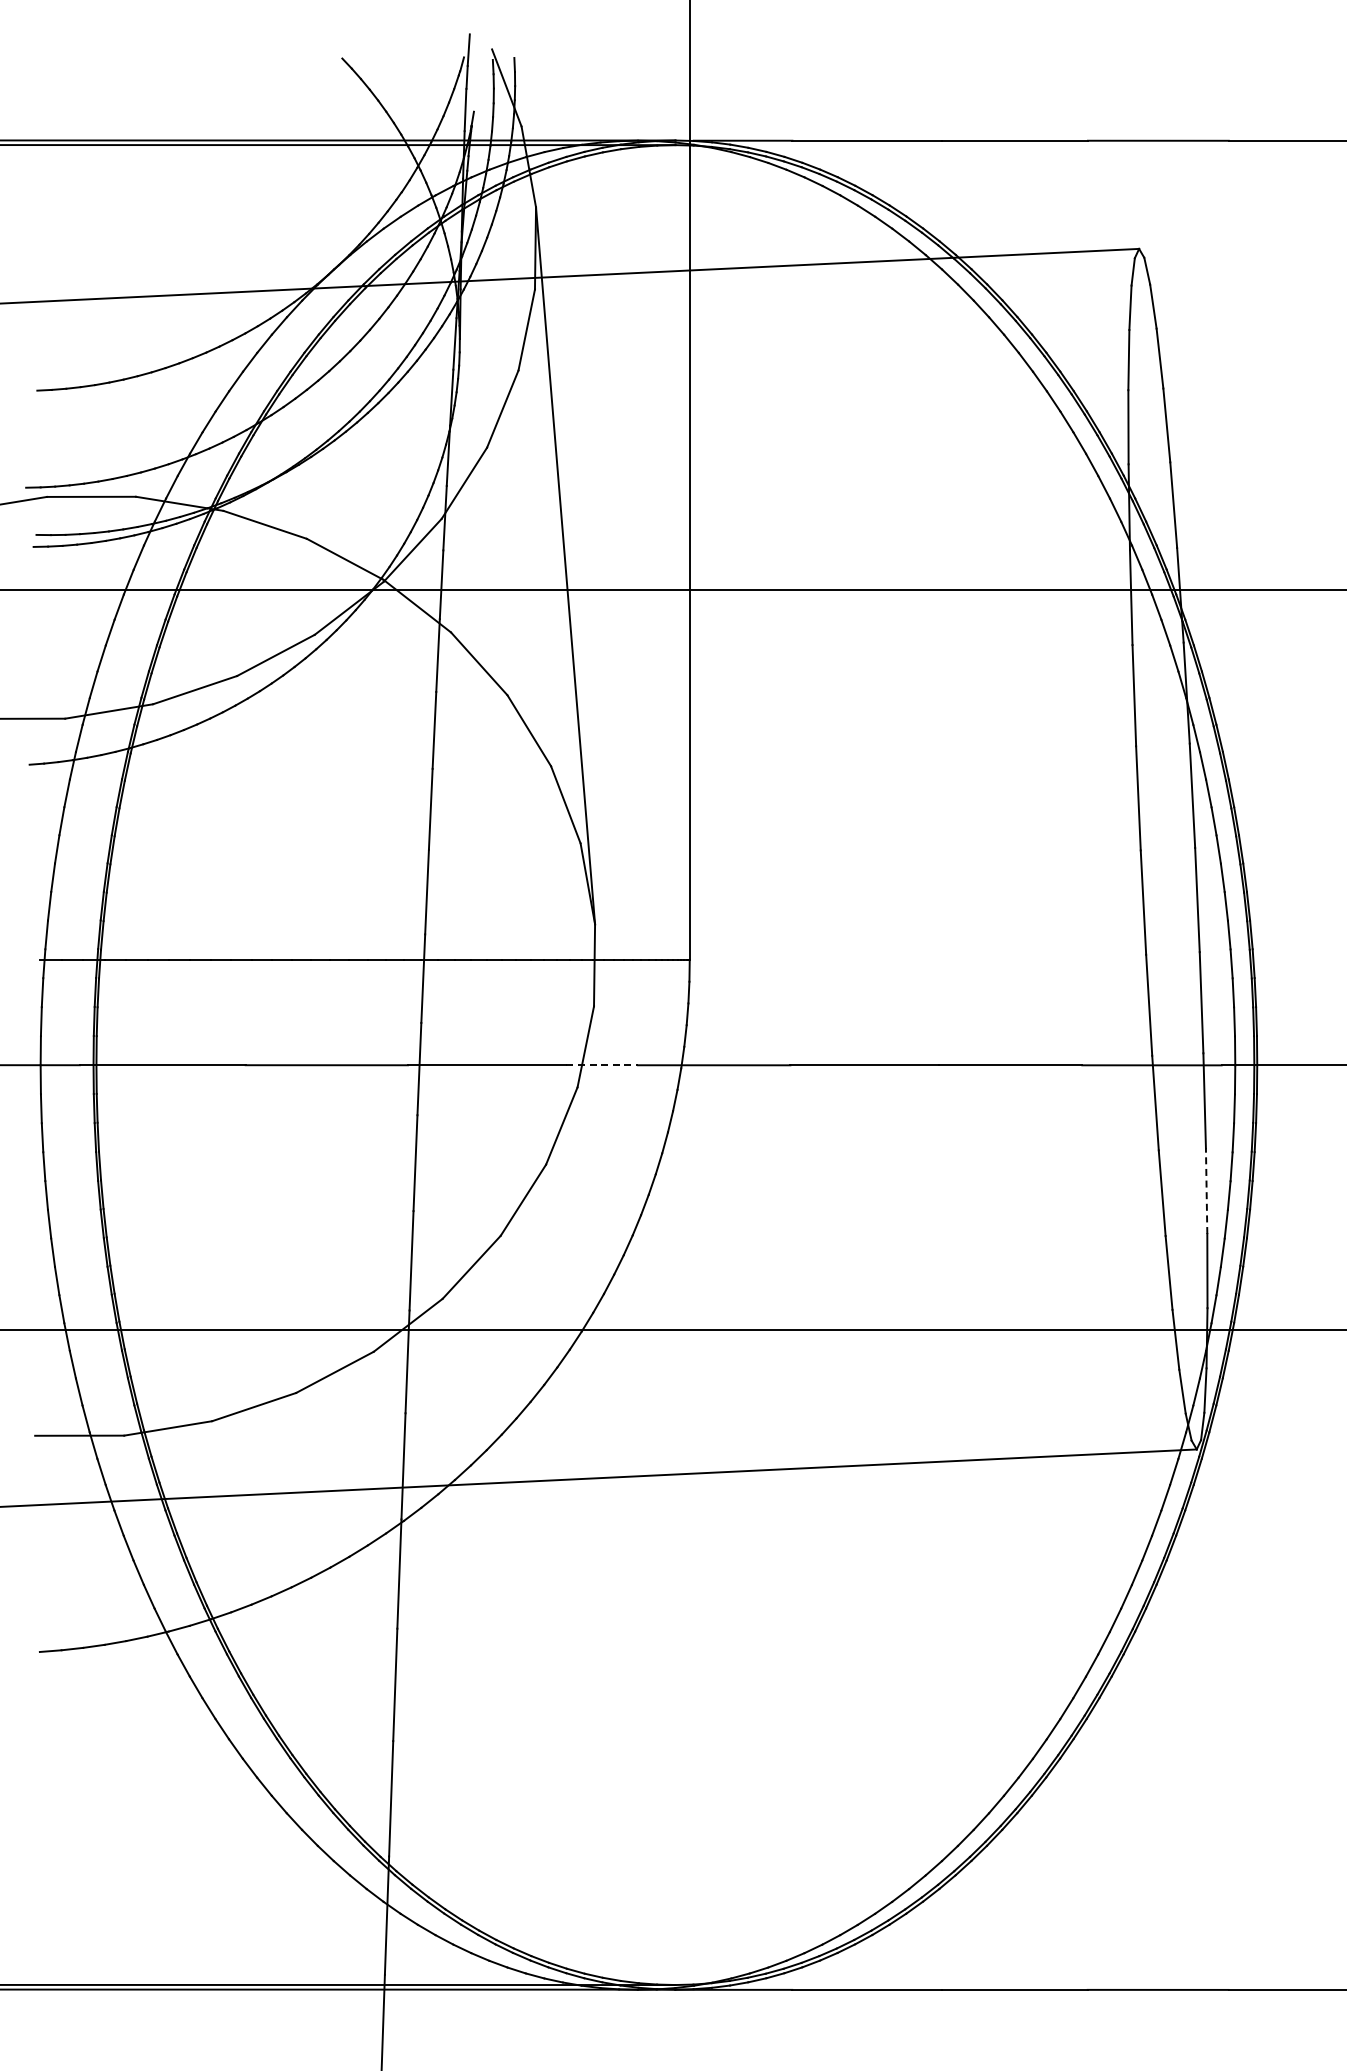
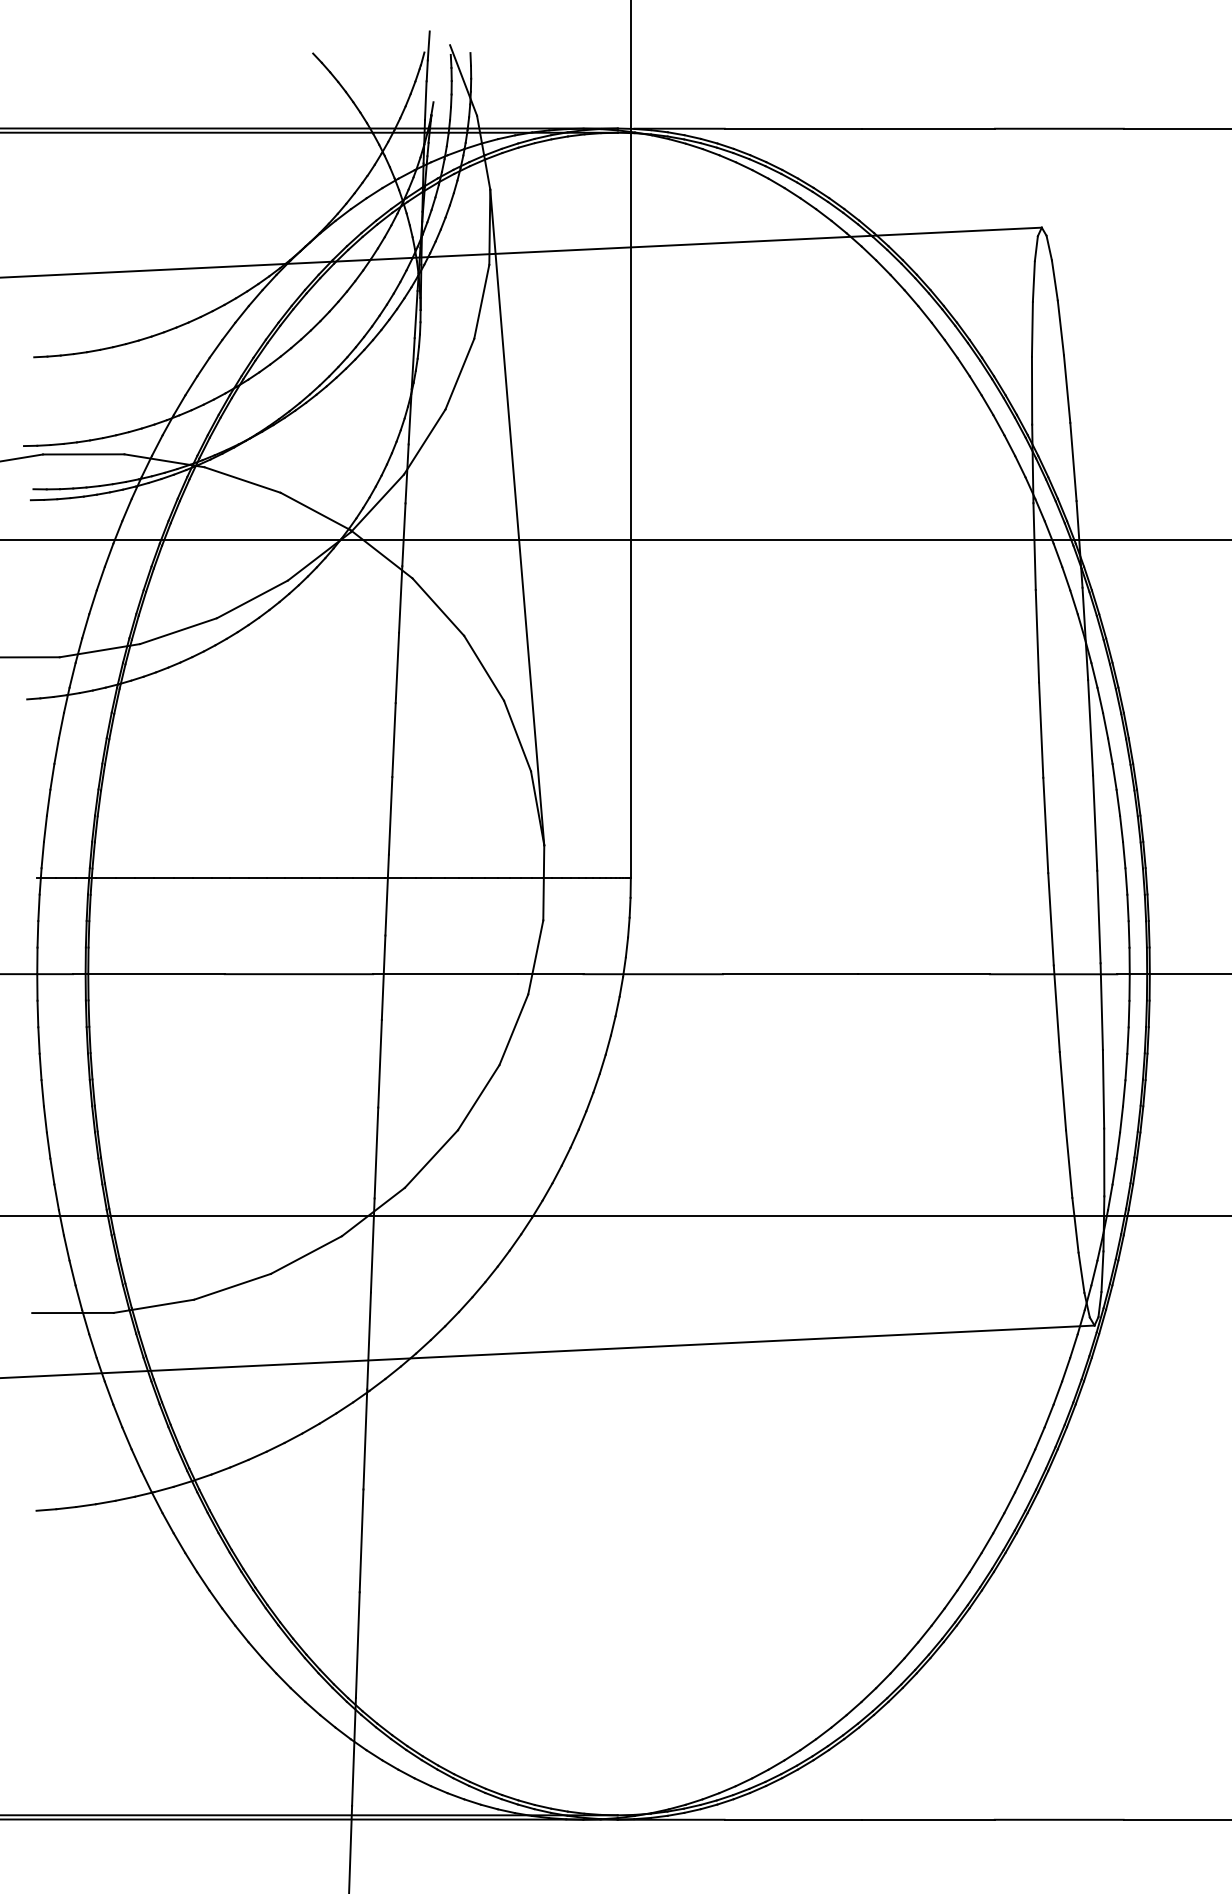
line: (602, 1065) -> (551, 974), dashed -> solid
line: (1206, 1191) -> (1103, 1089), dashed -> solid

